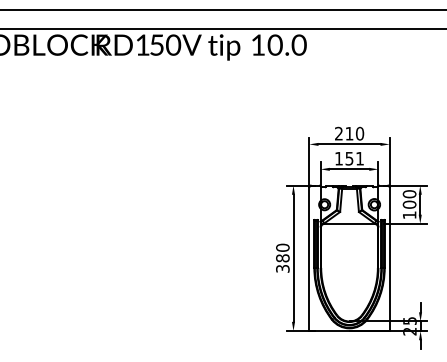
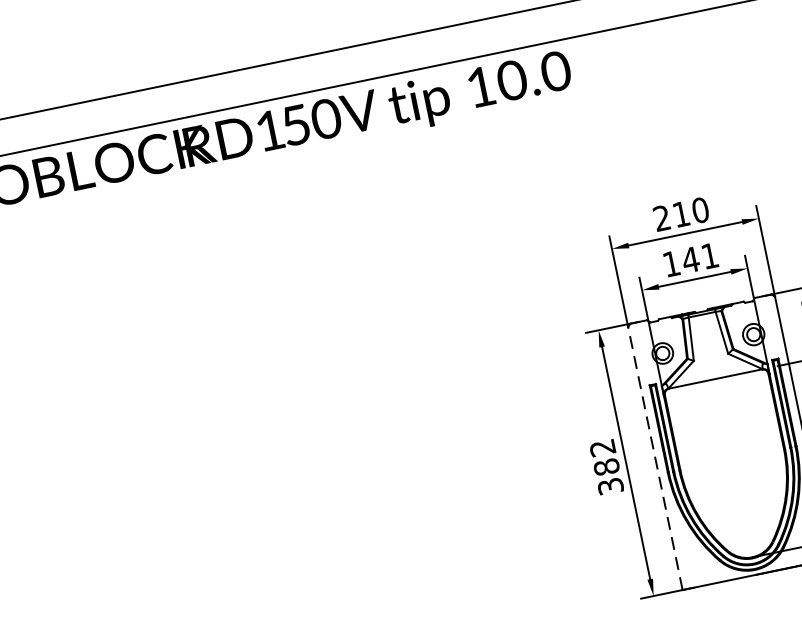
text: (349, 158) -> (690, 259), 151 -> 141
text: (282, 247) -> (601, 447), 380 -> 382
line: (309, 259) -> (655, 459), solid -> dashed

